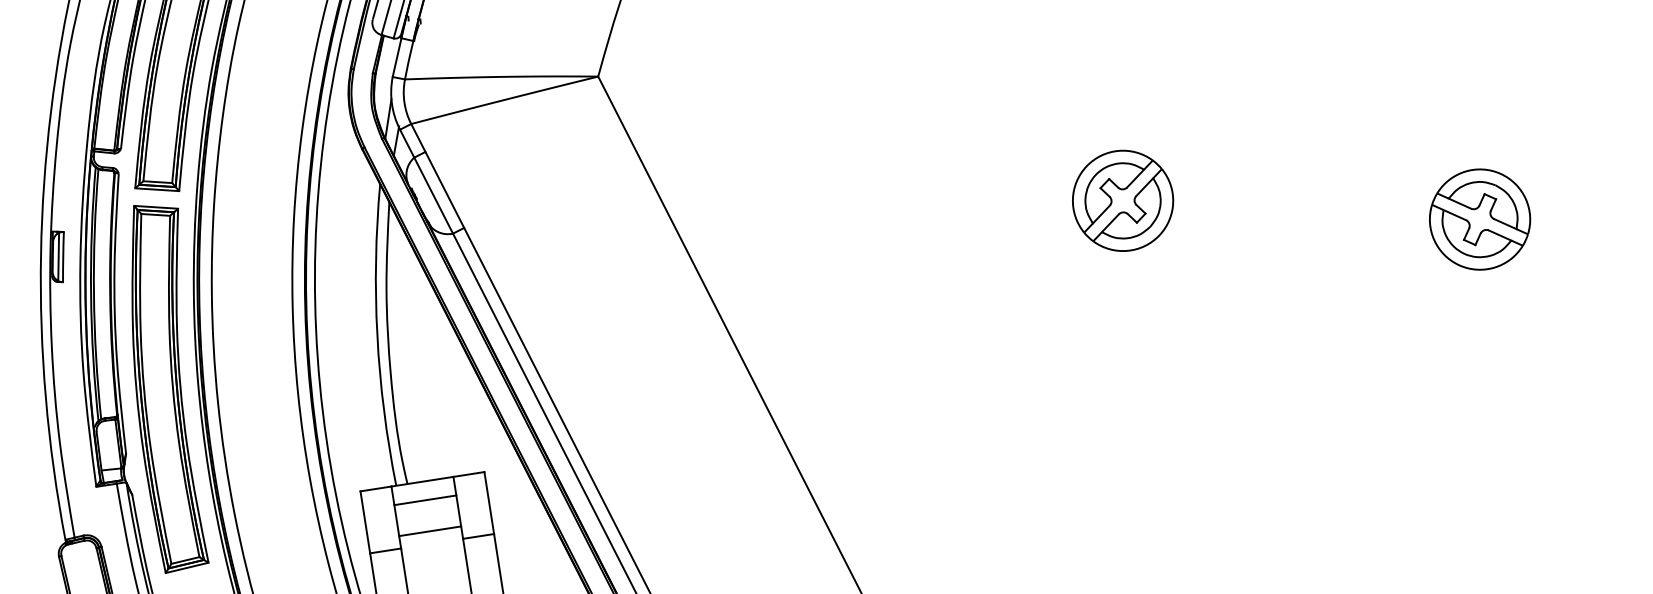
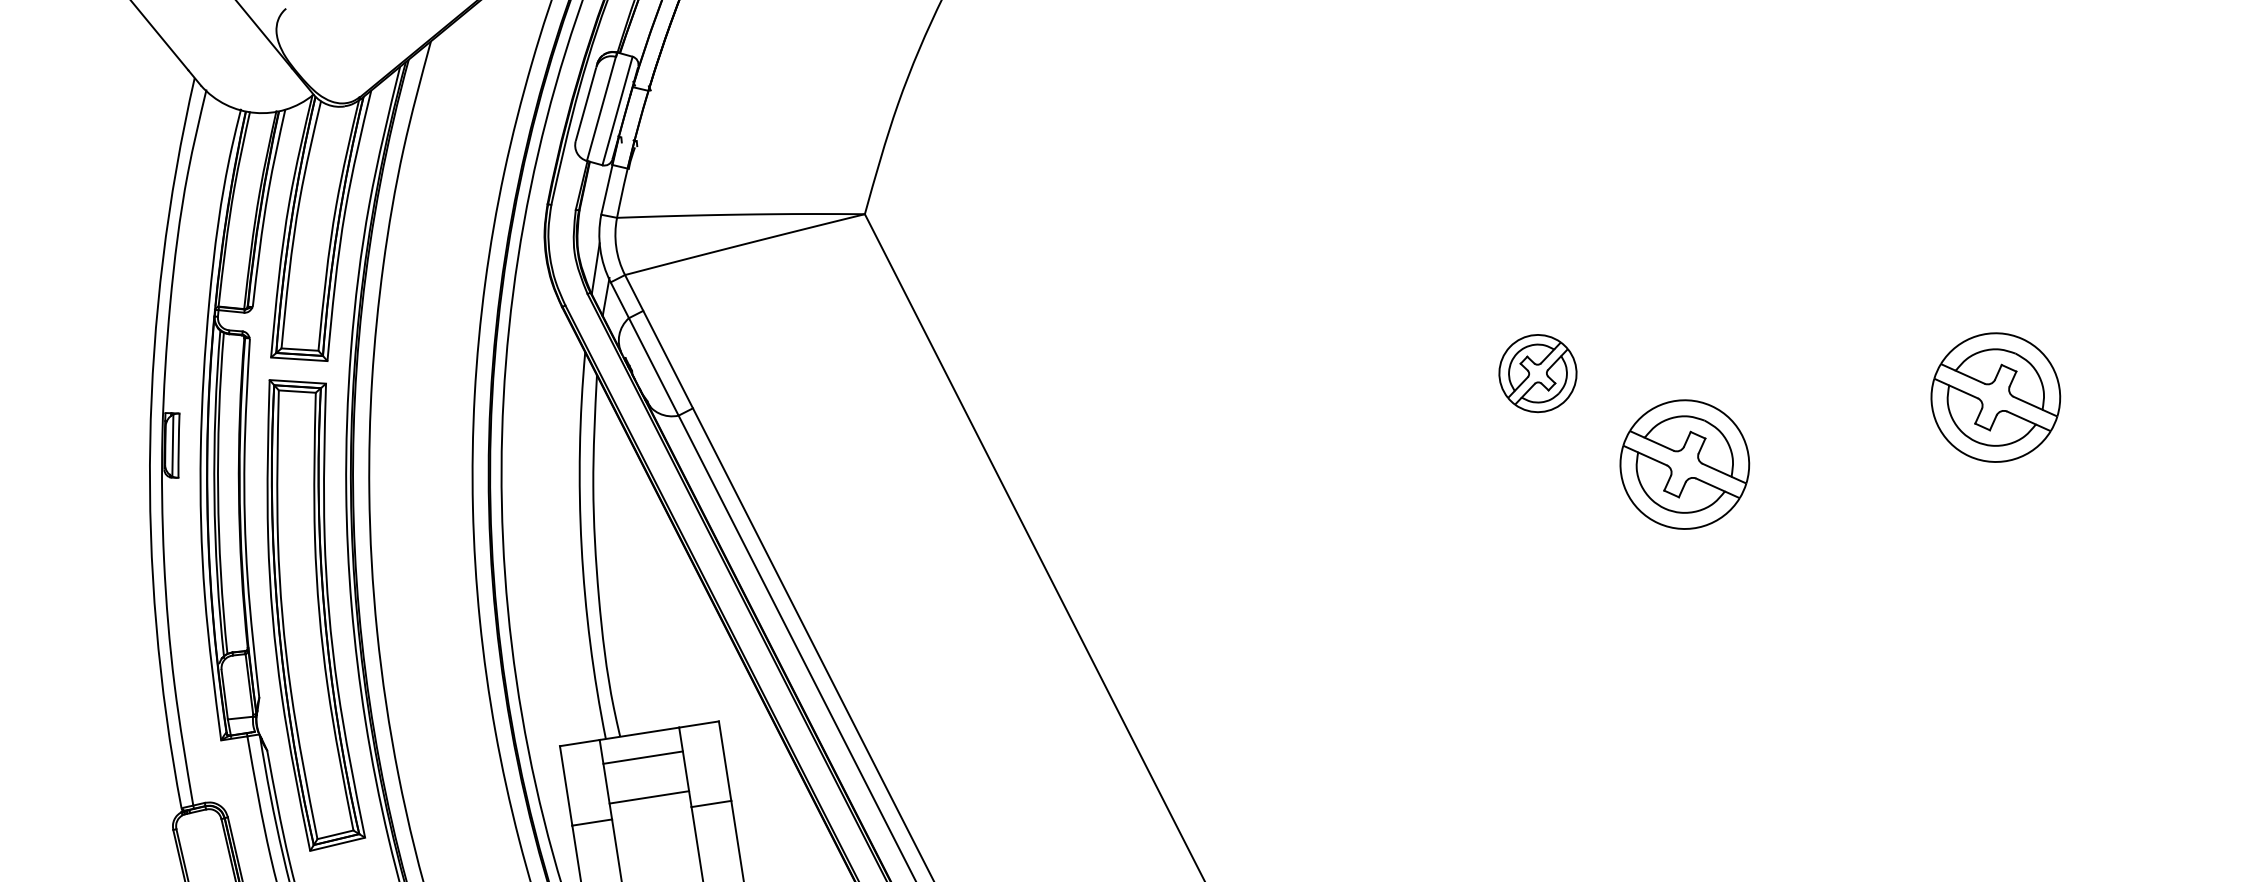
part: (1122, 200) -> (1537, 373), size x0.6
part: (1237, 271) -> (1684, 464), added

